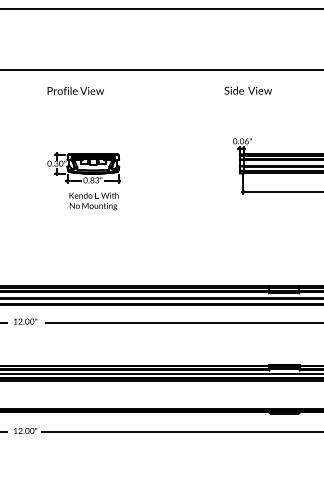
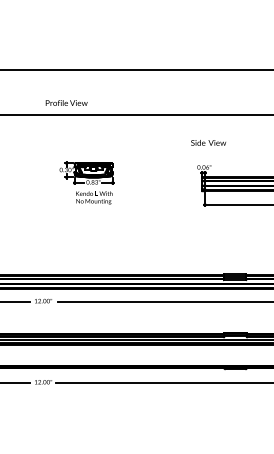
text: (75, 90) -> (66, 102), moved
text: (248, 90) -> (208, 142), moved
part: (83, 180) -> (86, 182), moved

